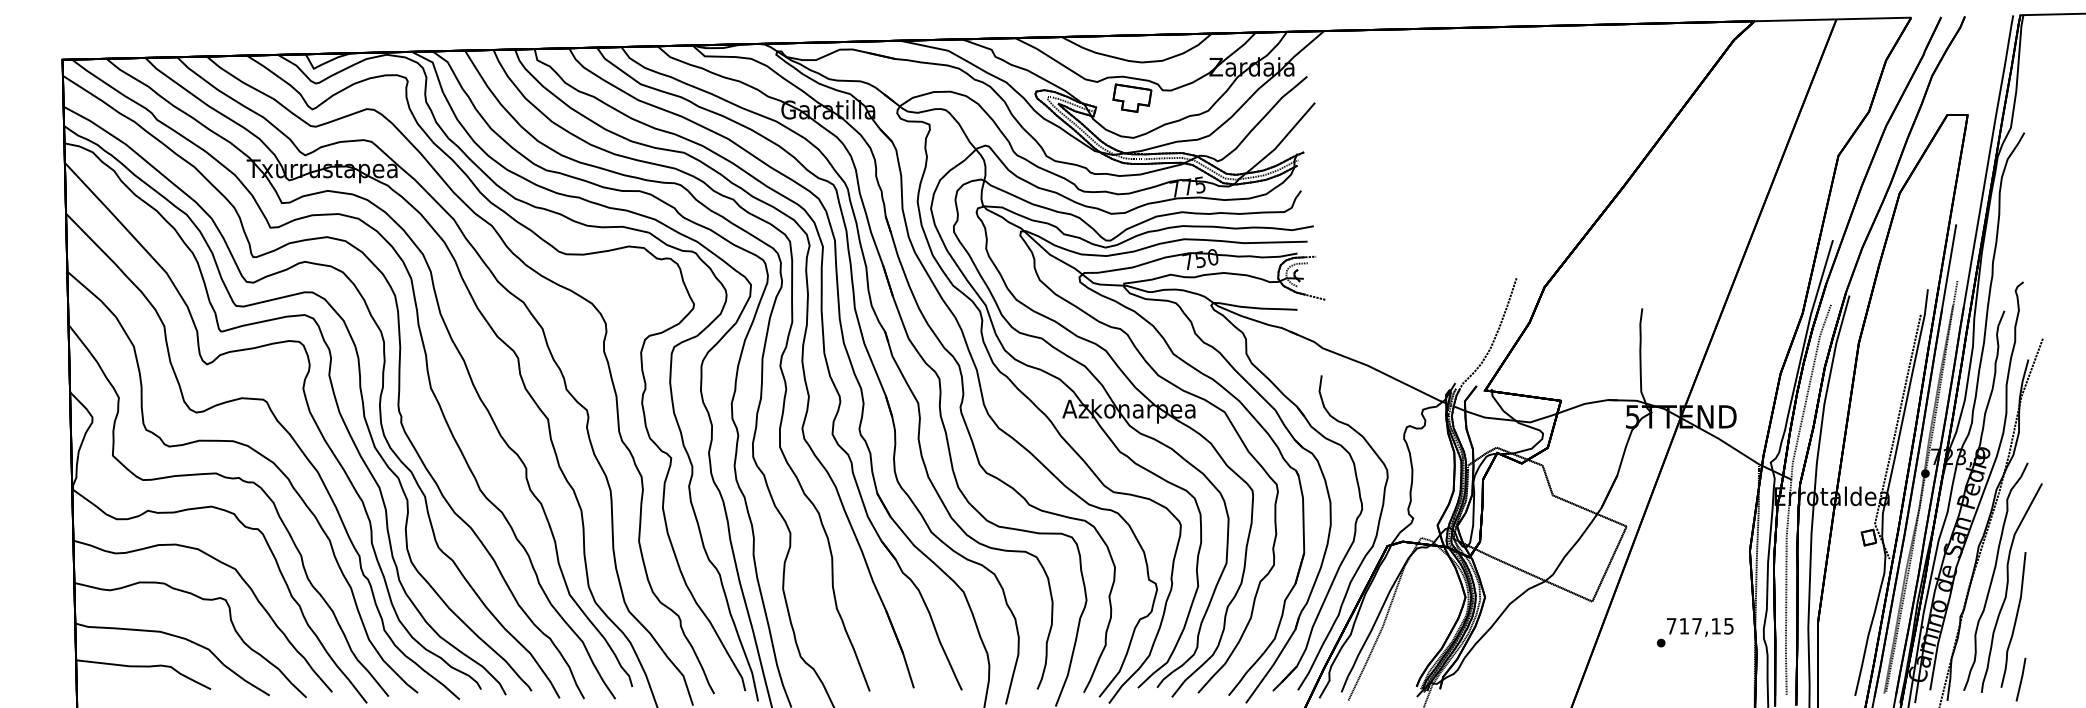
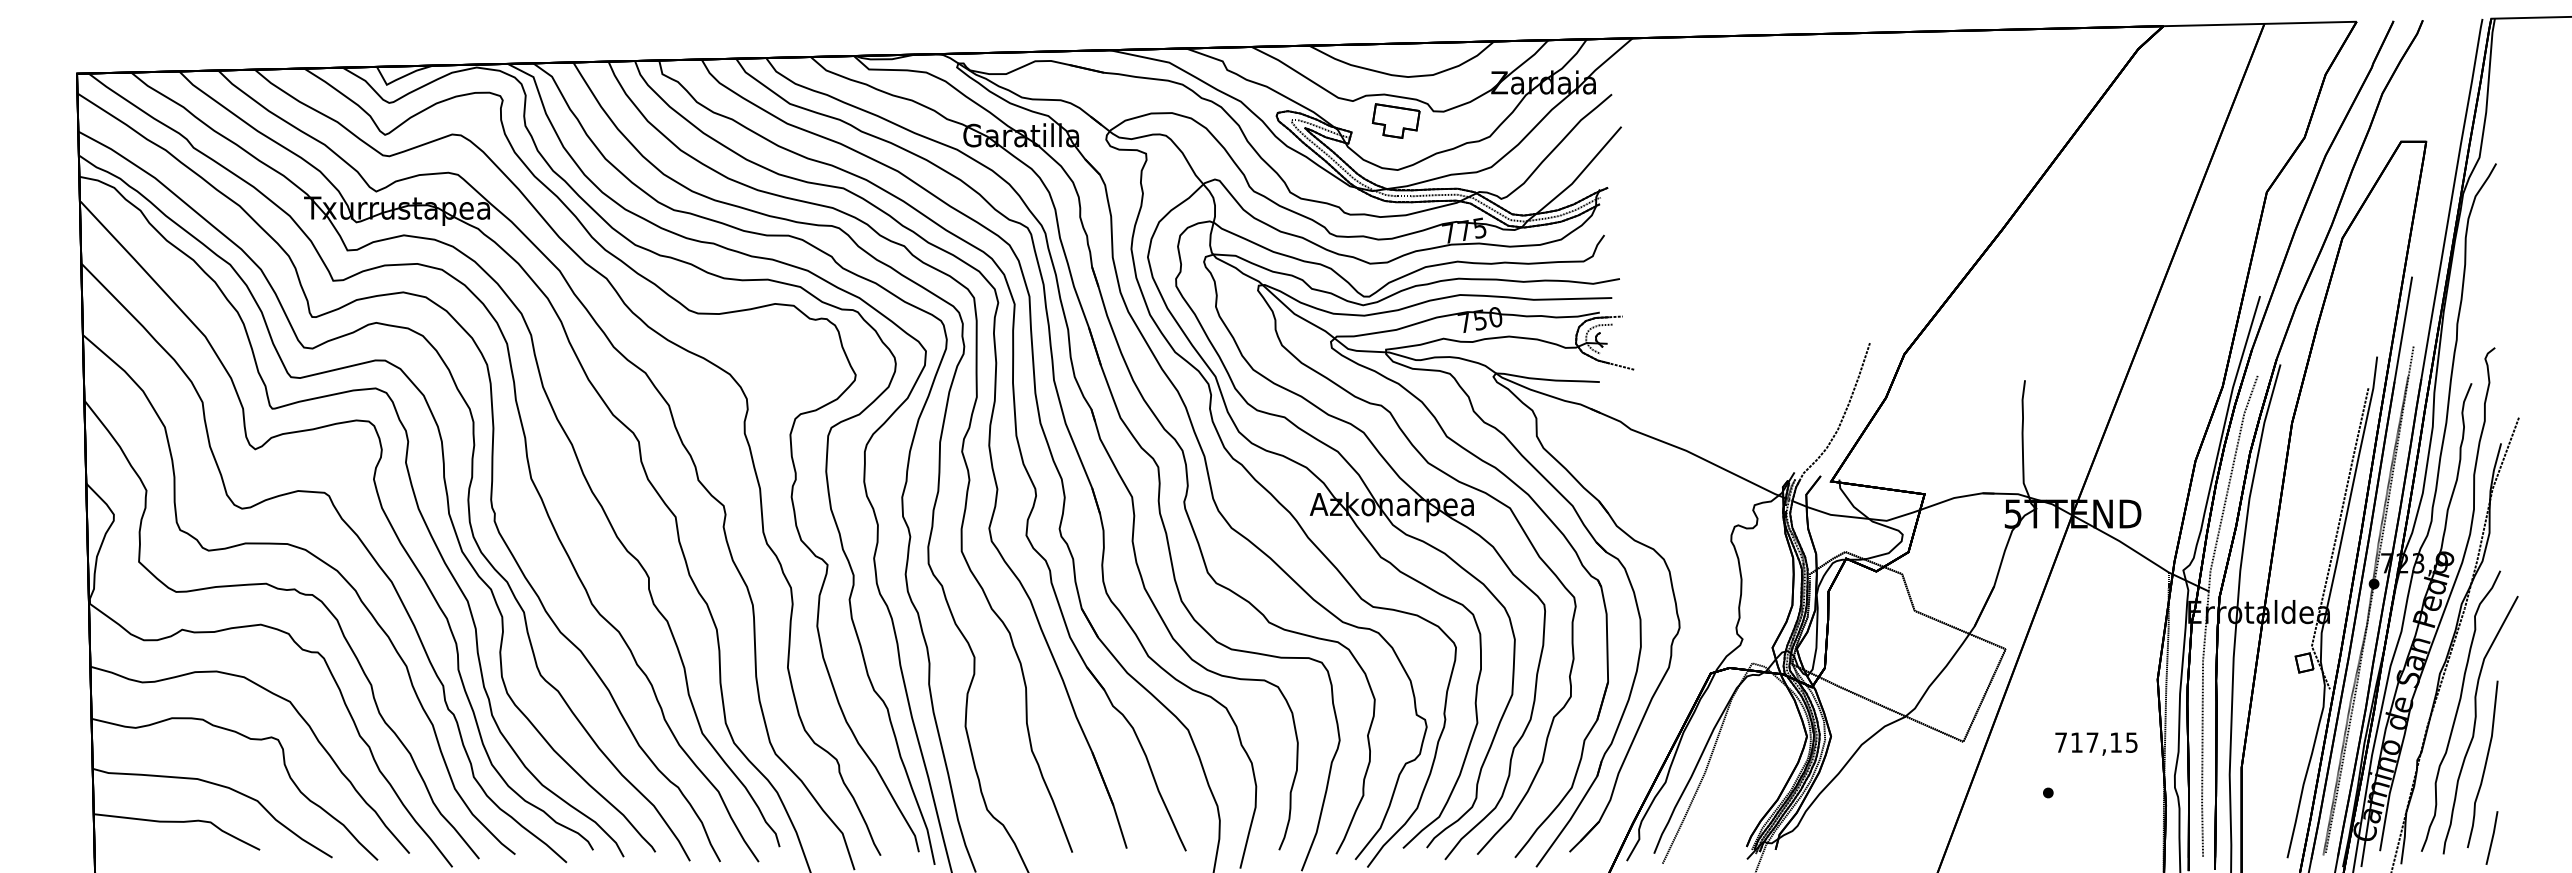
curve: (1366, 552) -> (1684, 681), removed
text: (1700, 627) -> (2096, 744), moved

